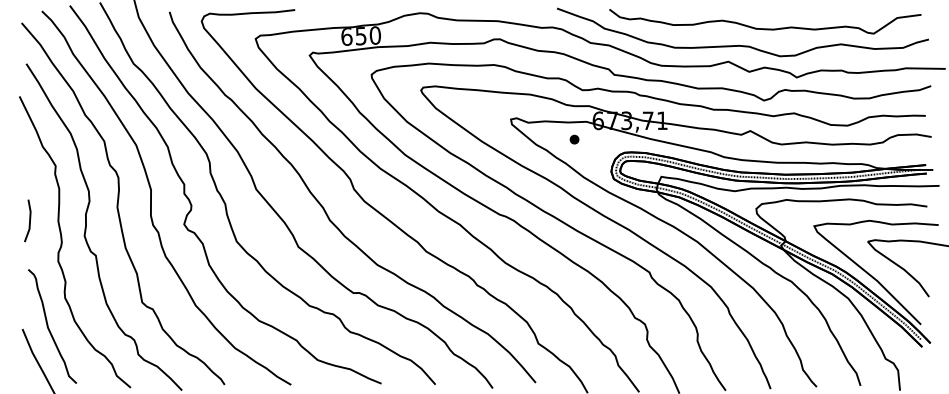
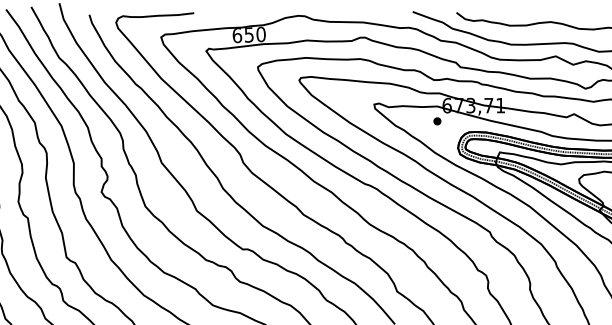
part: (574, 139) -> (437, 121), moved

